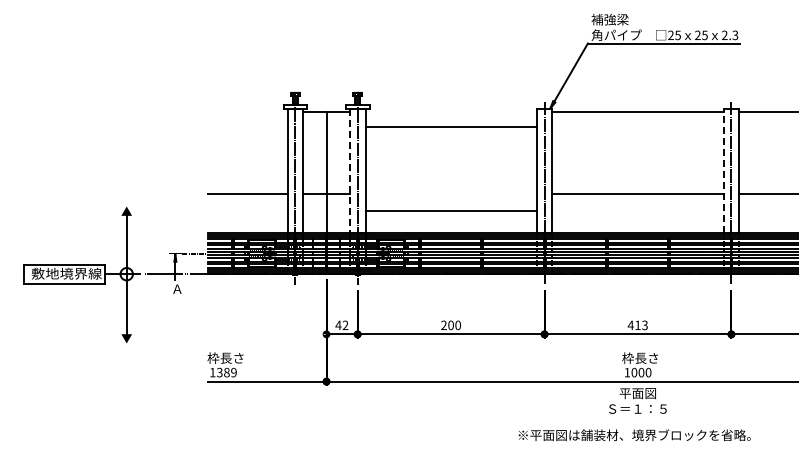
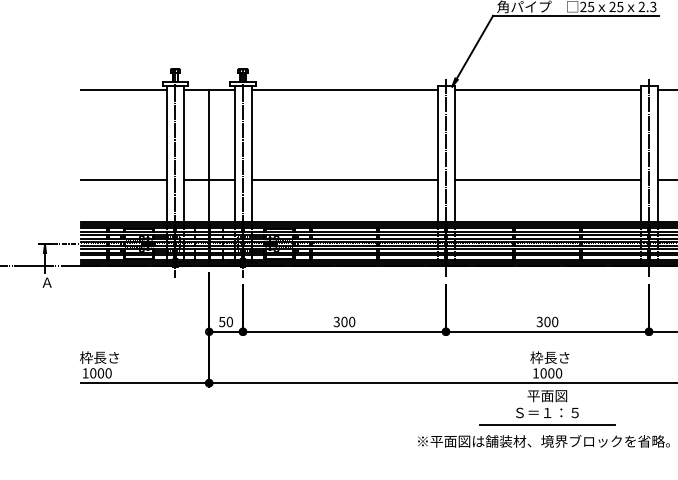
line: (247, 111) -> (123, 89), added
line: (450, 126) -> (343, 89), moved
line: (723, 170) -> (640, 153), dashed -> solid
line: (349, 171) -> (234, 154), dashed -> solid
line: (450, 211) -> (343, 179), moved
text: (341, 325) -> (225, 322), 42 -> 50
text: (637, 325) -> (546, 322), 413 -> 300
text: (443, 326) -> (336, 323), 200 -> 300
text: (226, 372) -> (100, 373), 1389 -> 1000
line: (637, 420) -> (546, 425), added

